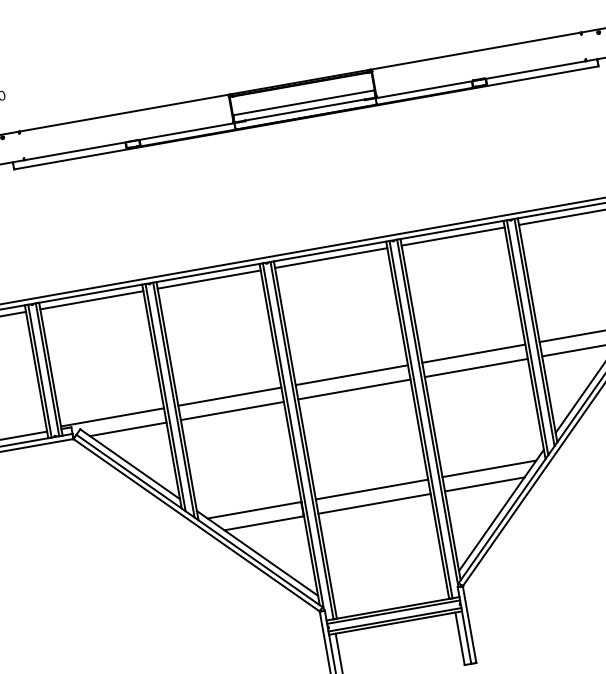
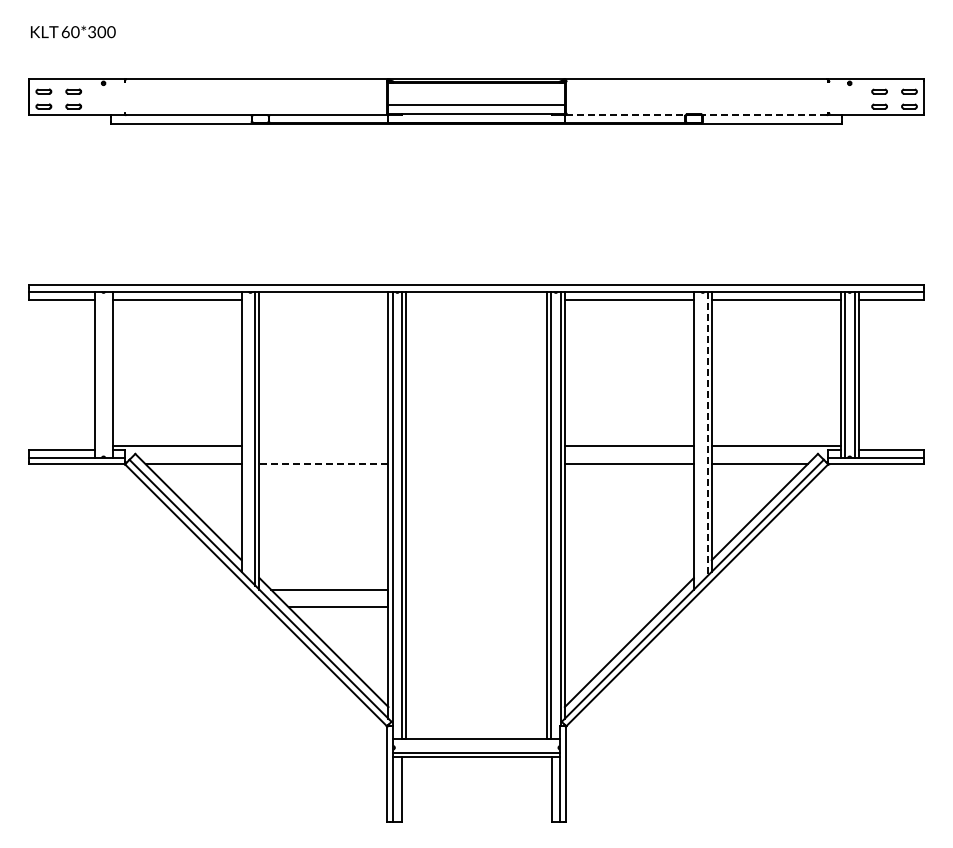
line: (535, 70) -> (764, 115), solid -> dashed
line: (422, 90) -> (623, 115), solid -> dashed
line: (331, 257) -> (476, 299), removed
line: (208, 279) -> (323, 299), removed
line: (534, 333) -> (707, 434), solid -> dashed
line: (527, 337) -> (698, 438), removed
line: (47, 369) -> (108, 374), removed
line: (39, 371) -> (98, 374), removed
line: (351, 375) -> (476, 446), removed
line: (354, 389) -> (476, 464), removed
line: (229, 396) -> (323, 446), removed
line: (165, 397) -> (245, 433), removed
line: (232, 411) -> (323, 464), solid -> dashed
line: (489, 468) -> (623, 589), removed
line: (484, 484) -> (614, 607), removed
line: (371, 489) -> (476, 589), removed
line: (374, 503) -> (476, 607), removed
line: (393, 612) -> (476, 743), removed

